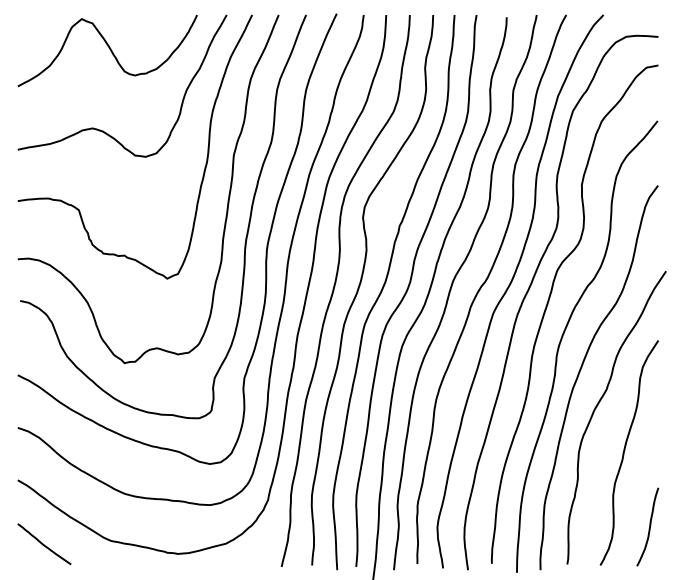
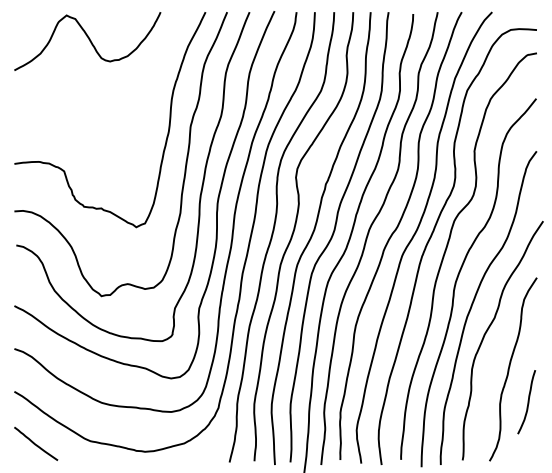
curve: (103, 130) -> (84, 106), removed
curve: (649, 526) -> (528, 401), moved

